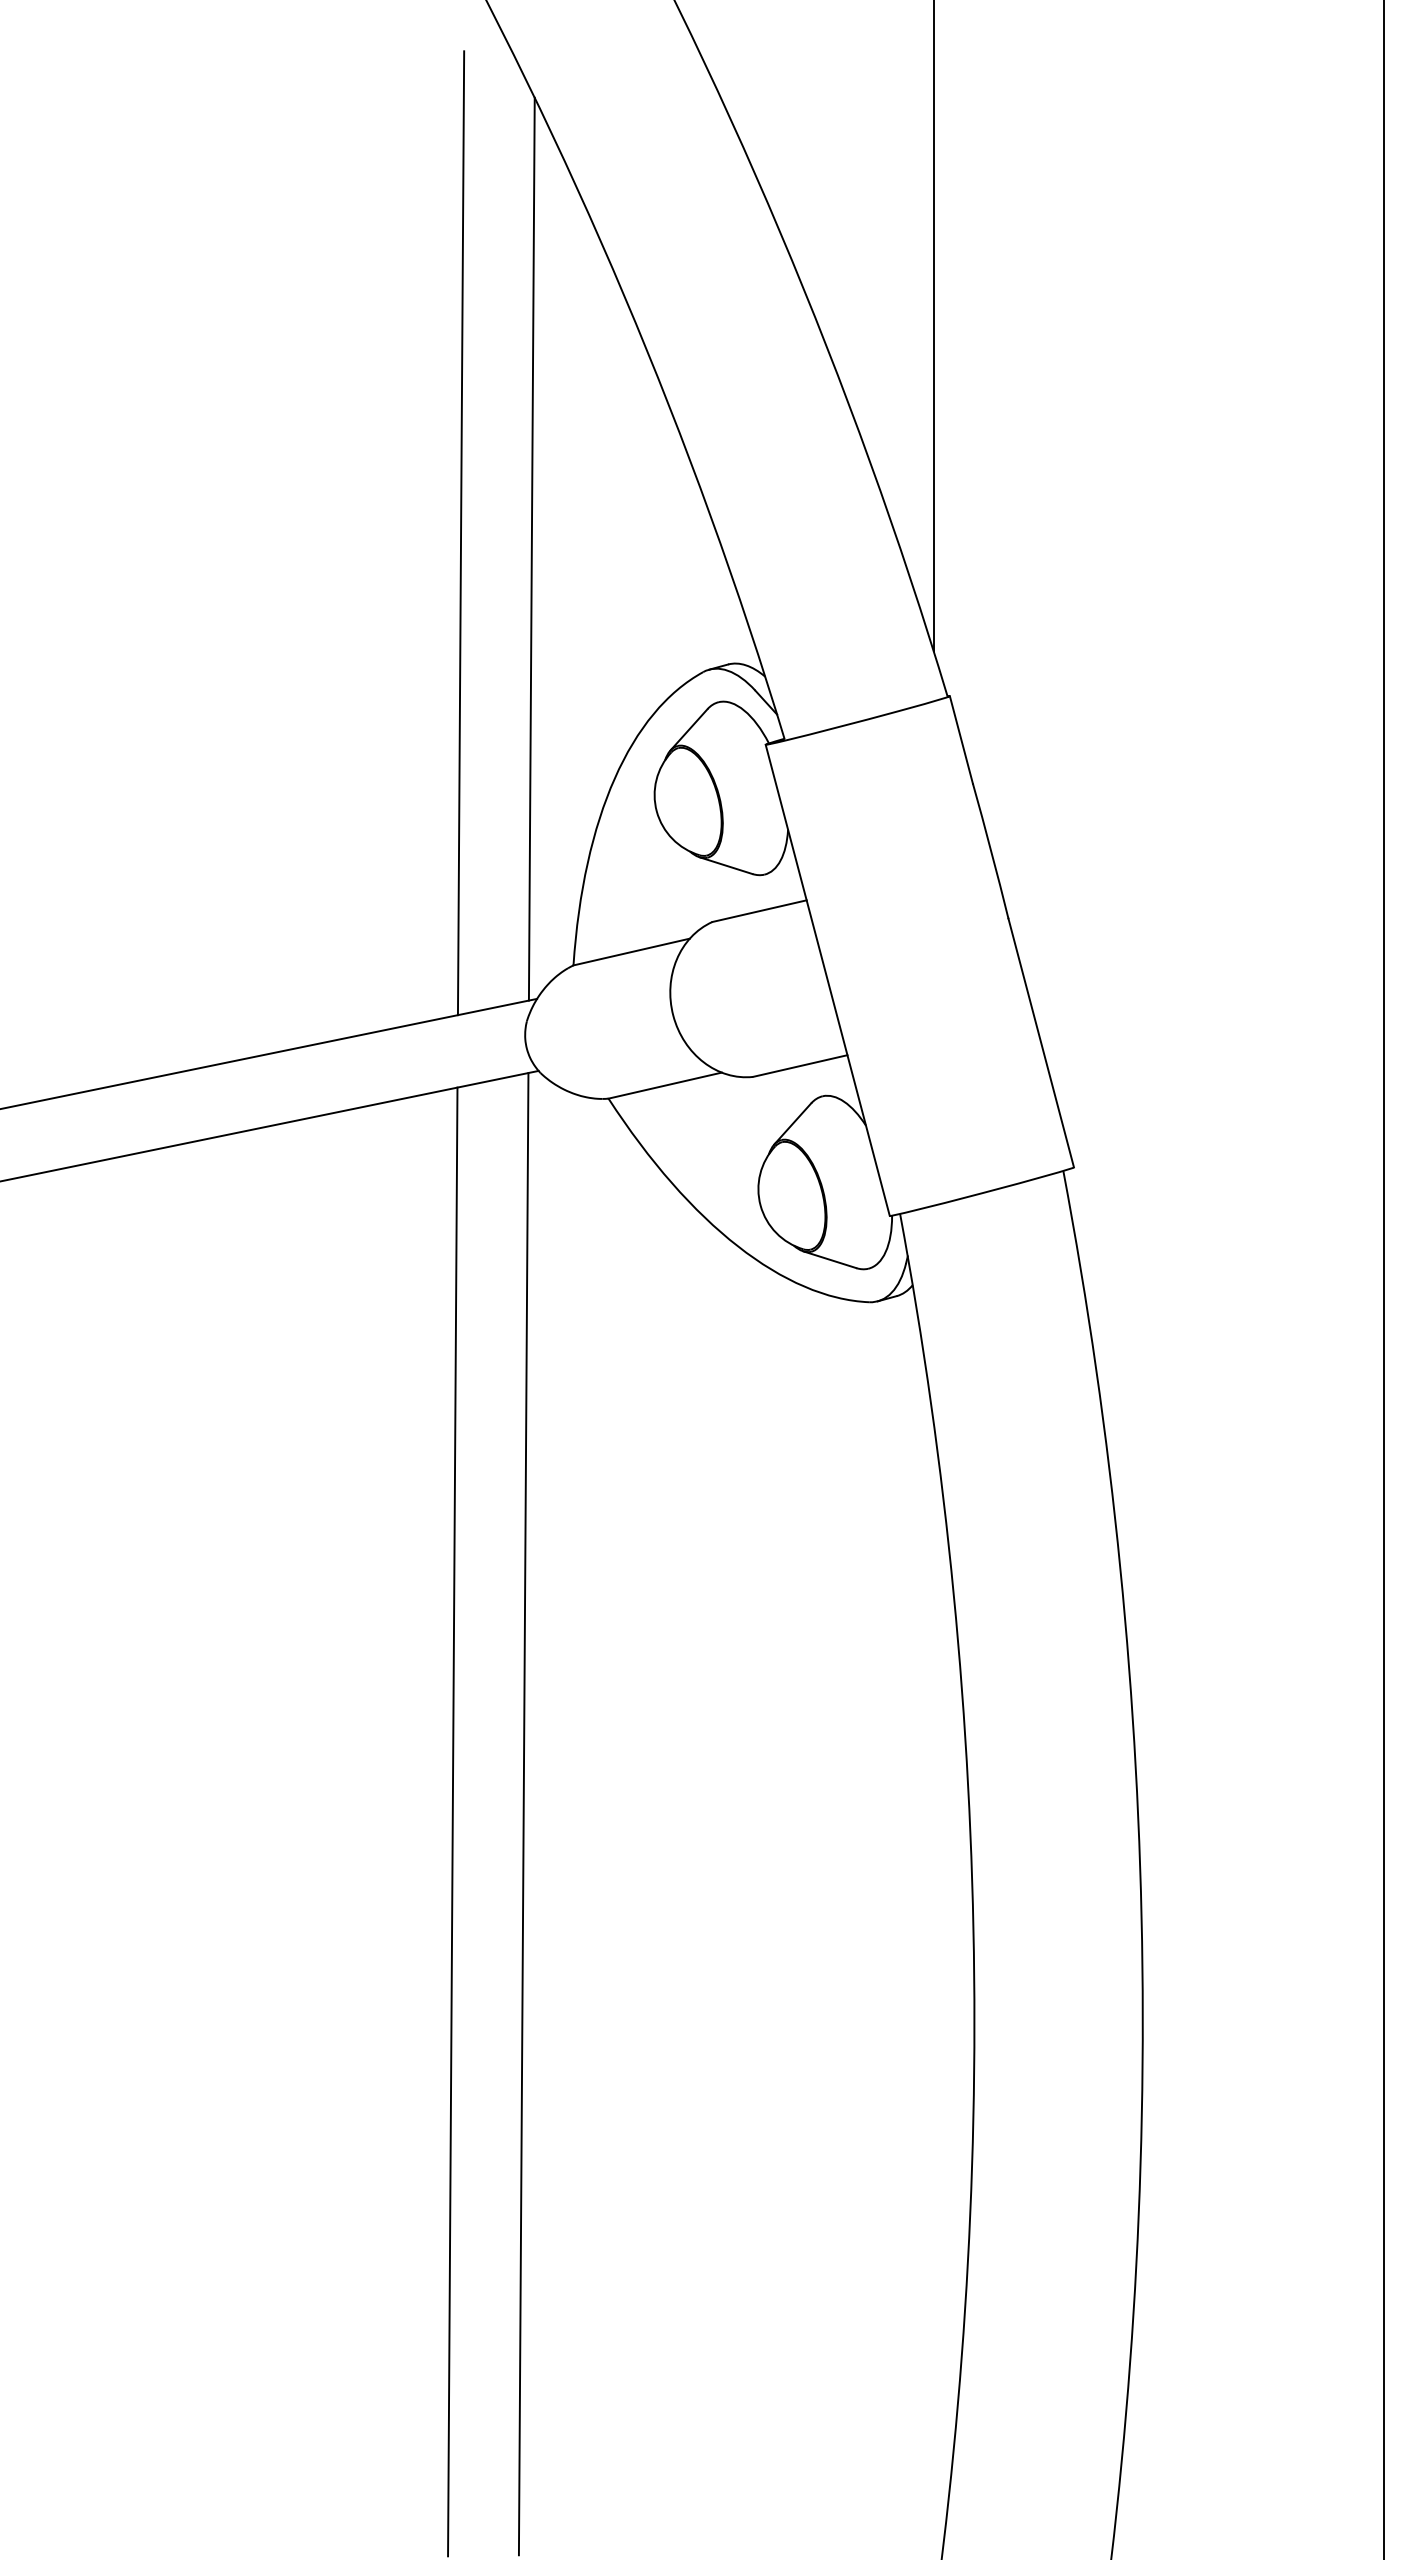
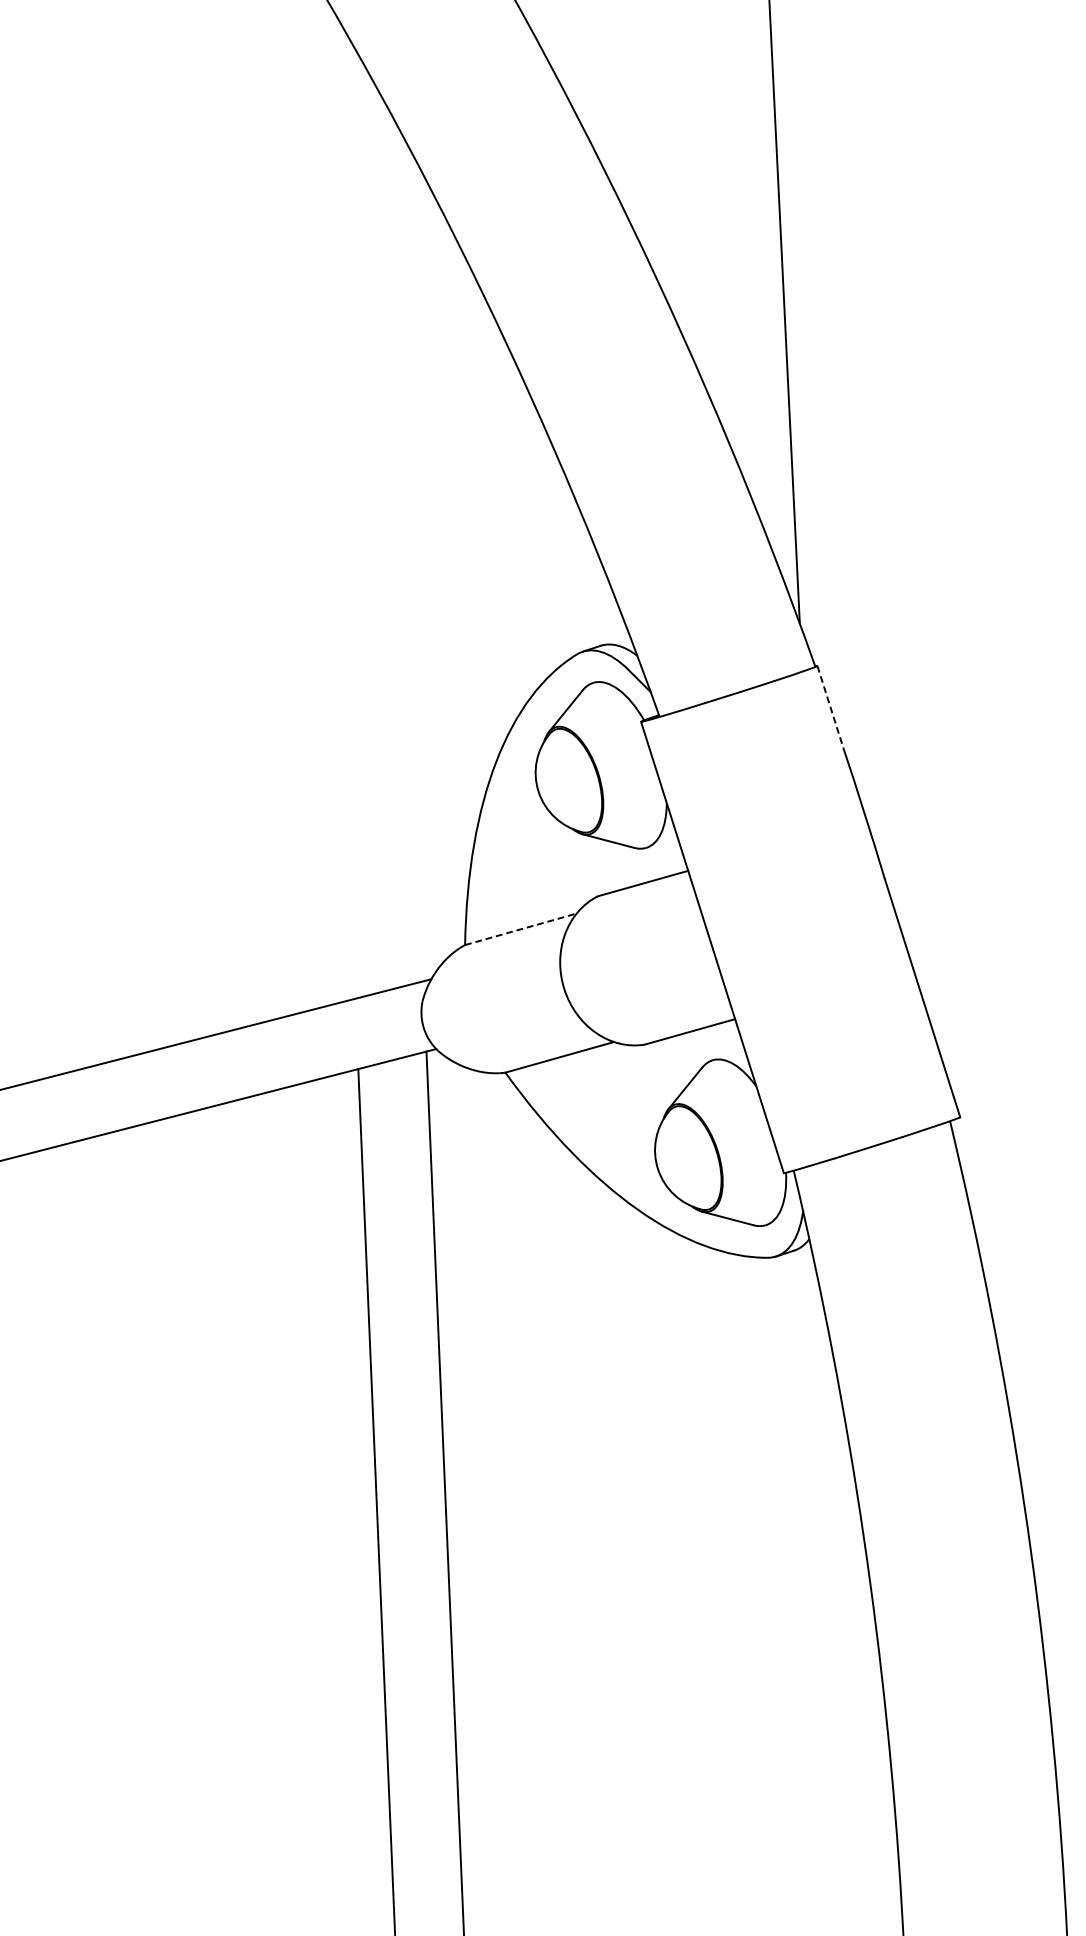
line: (460, 533) -> (334, 531), removed
line: (531, 548) -> (404, 542), removed
line: (961, 740) -> (830, 708), solid -> dashed
line: (631, 952) -> (520, 929), solid -> dashed

